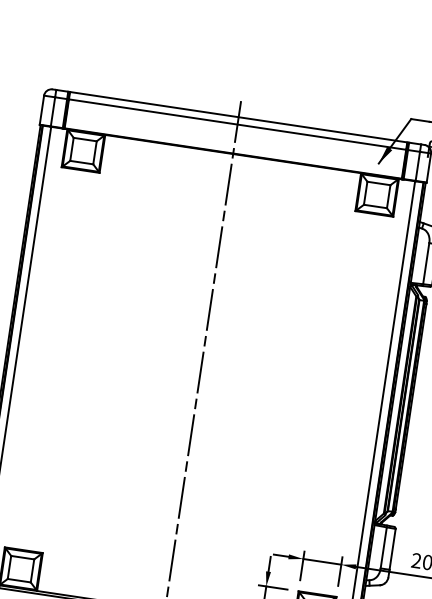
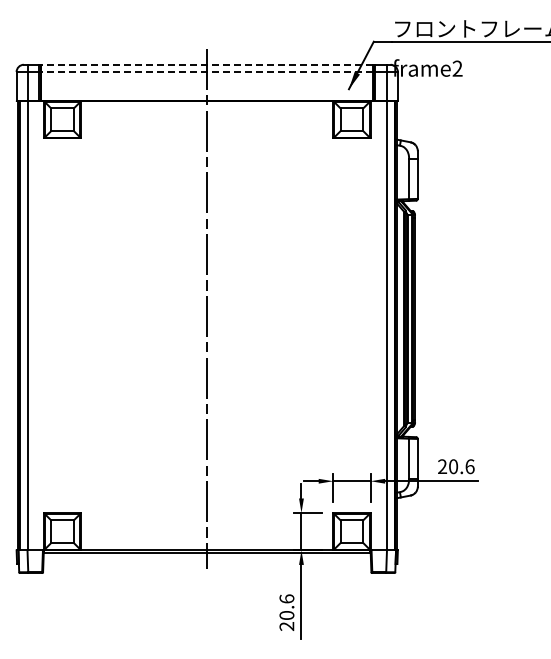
line: (237, 116) -> (206, 64), solid -> dashed
line: (236, 124) -> (206, 72), solid -> dashed

